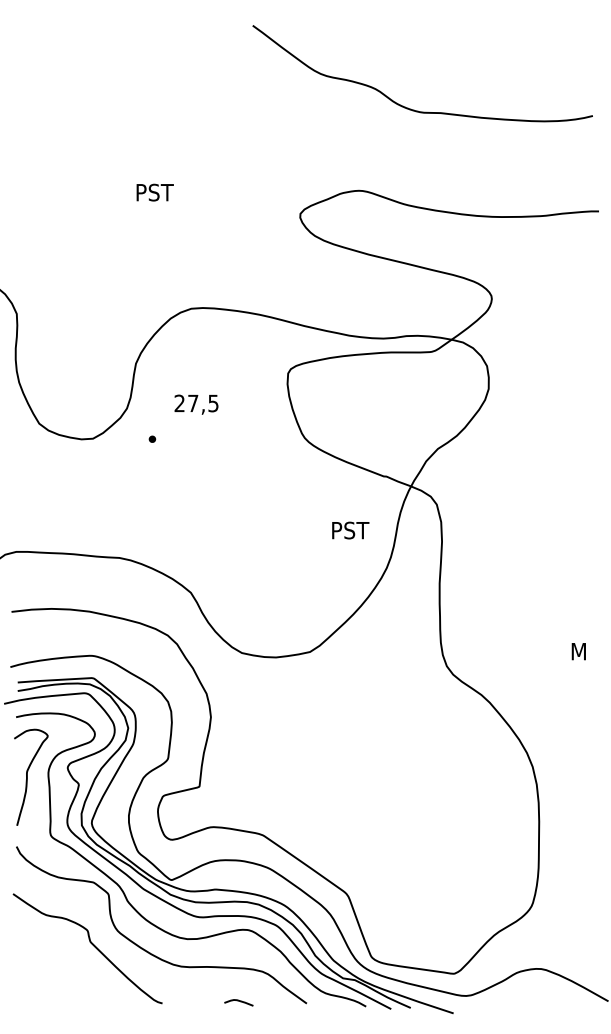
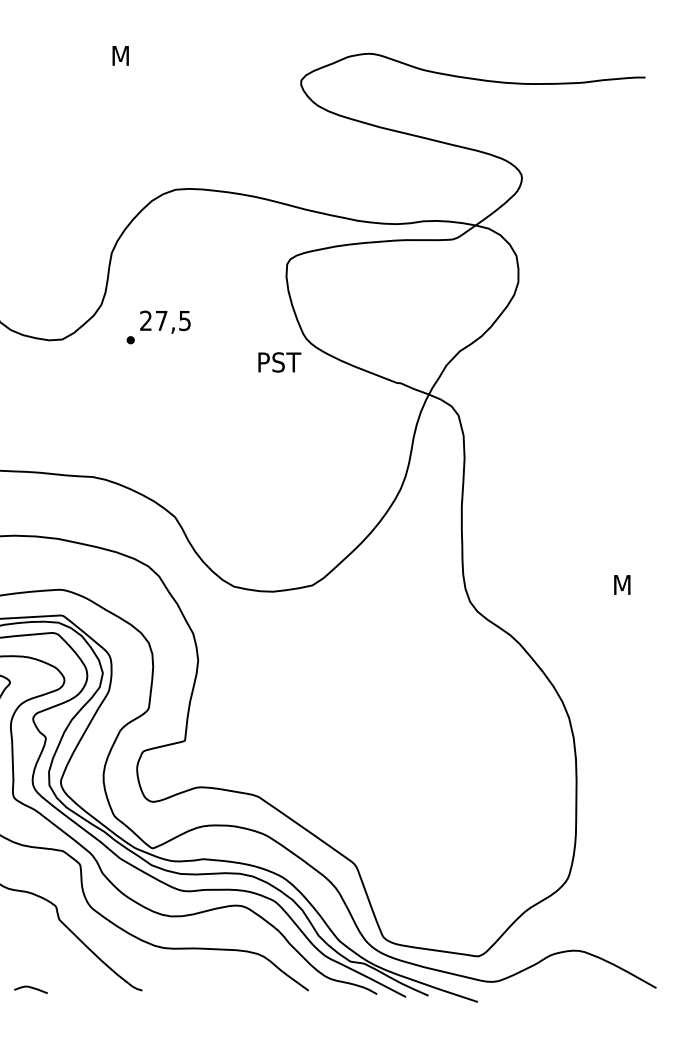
text: (155, 192) -> (134, 55), PST -> M
text: (196, 404) -> (165, 322), moved
text: (350, 530) -> (279, 362), moved
curve: (238, 1001) -> (30, 988), moved

